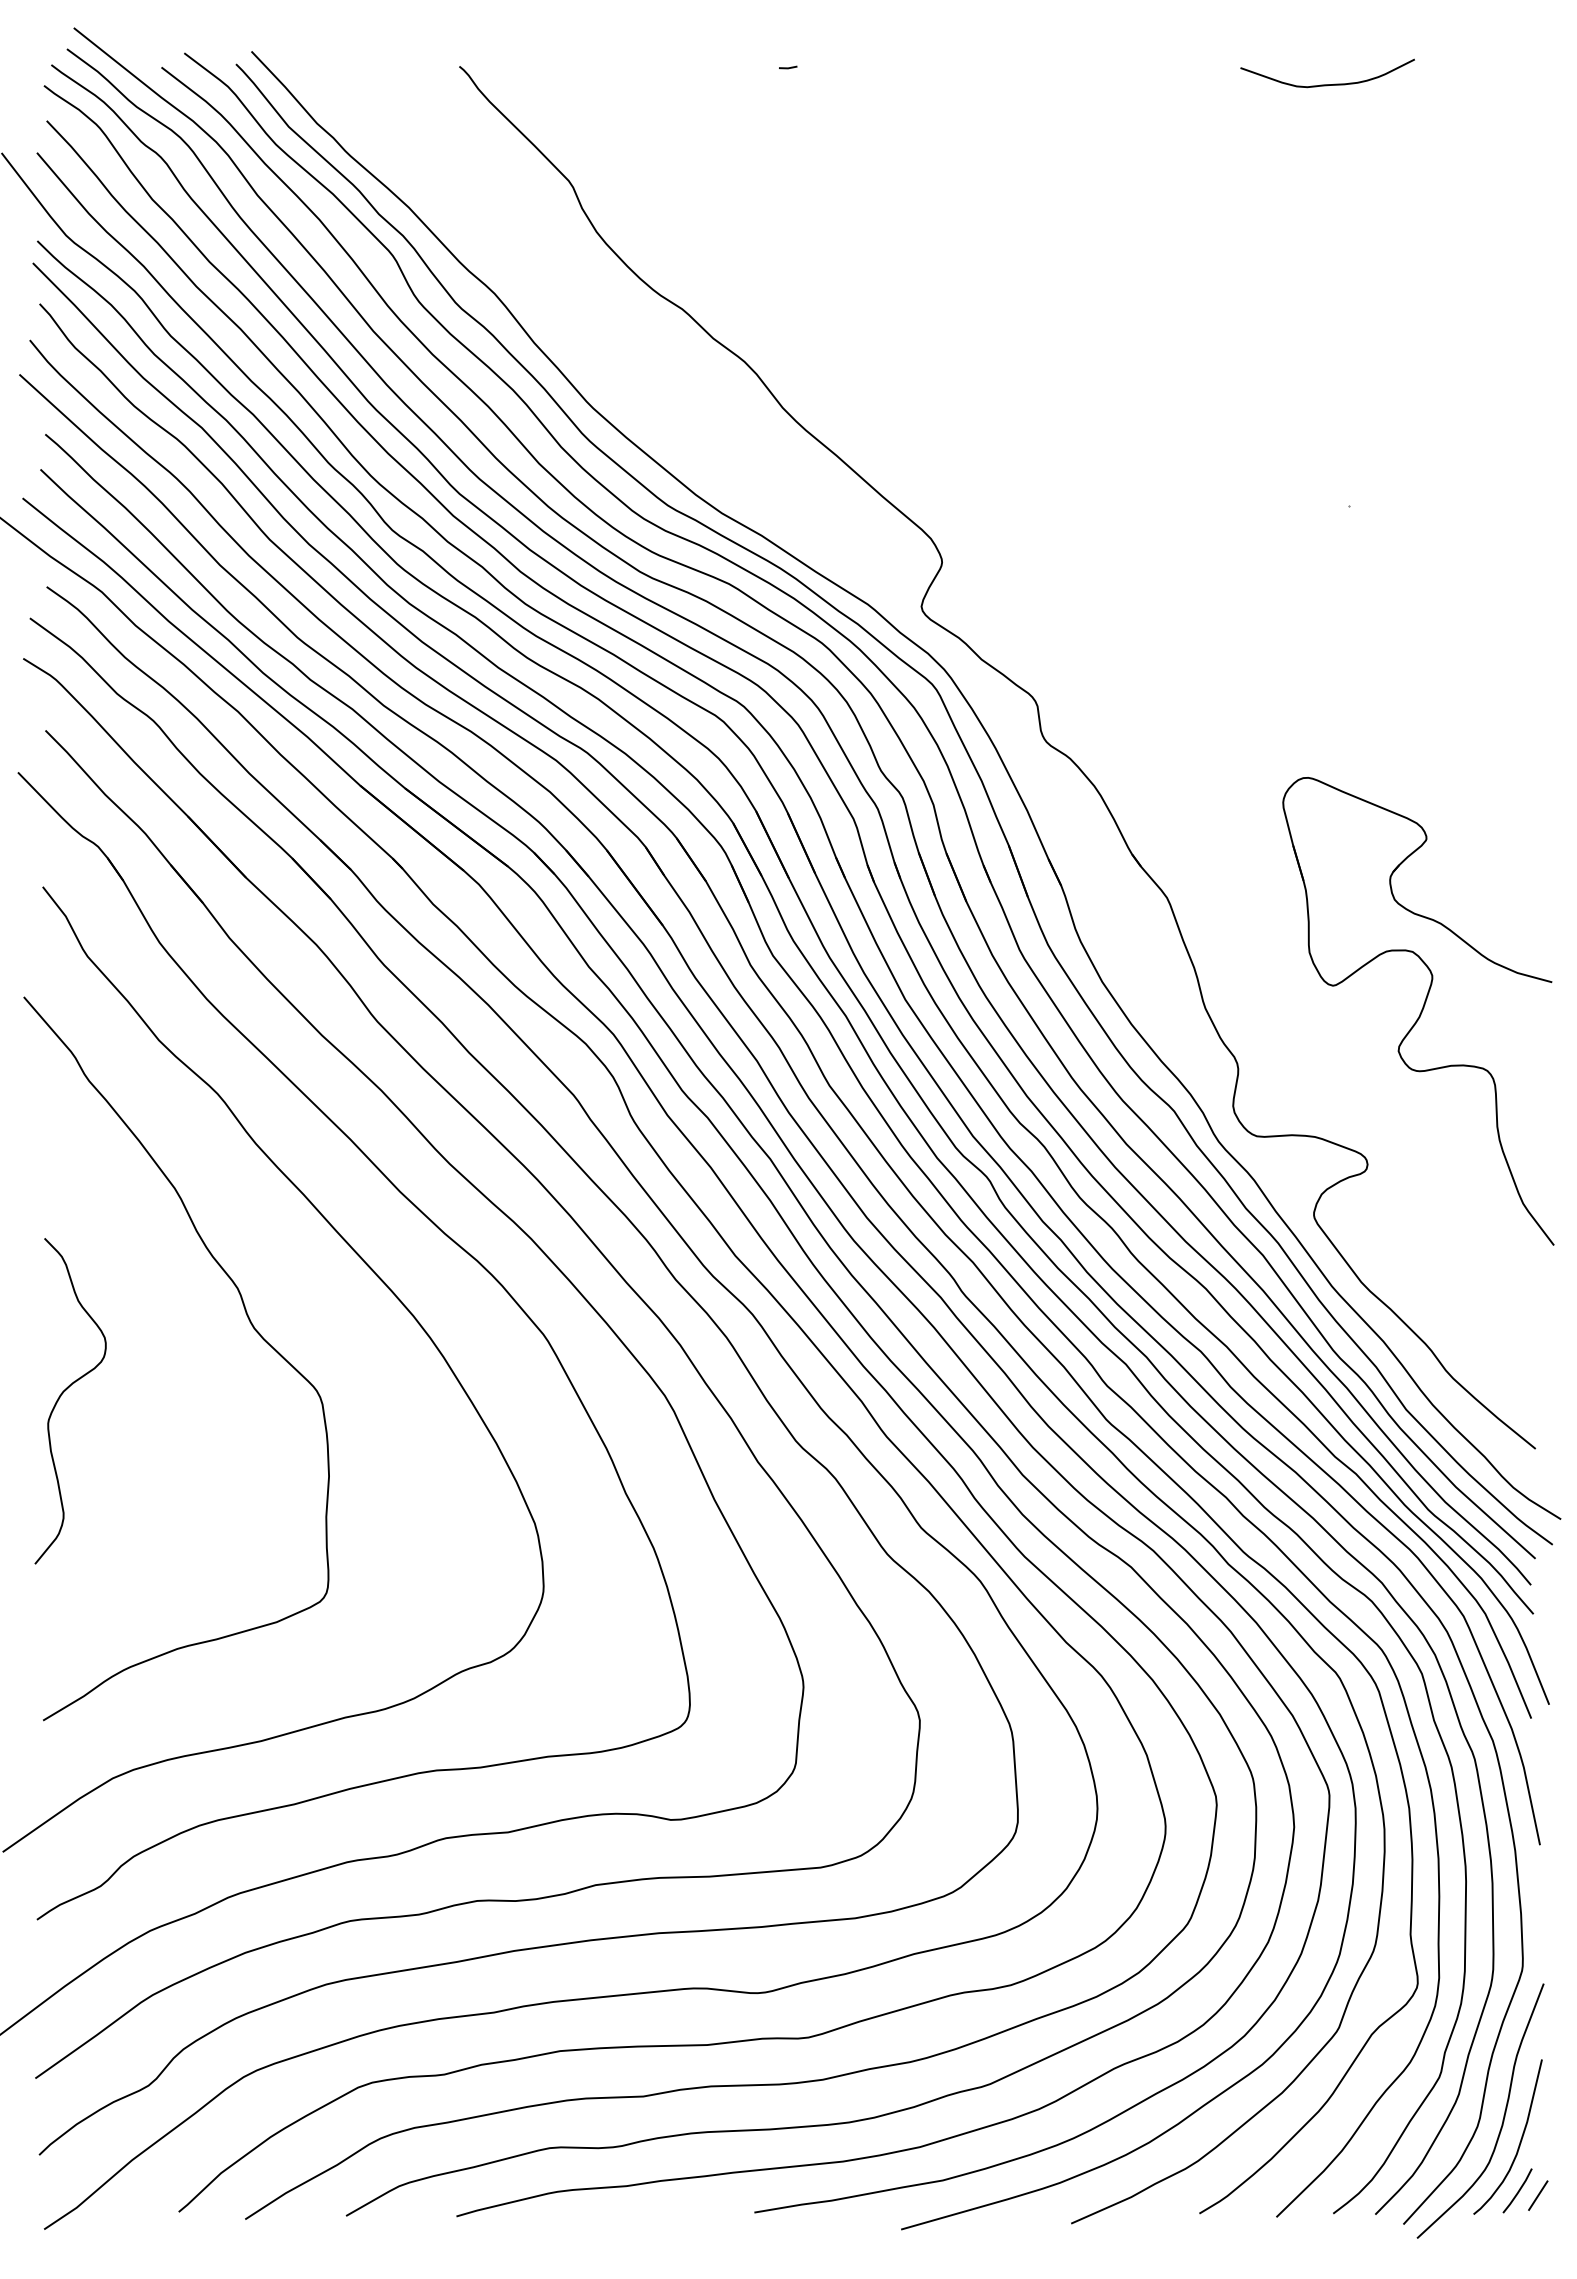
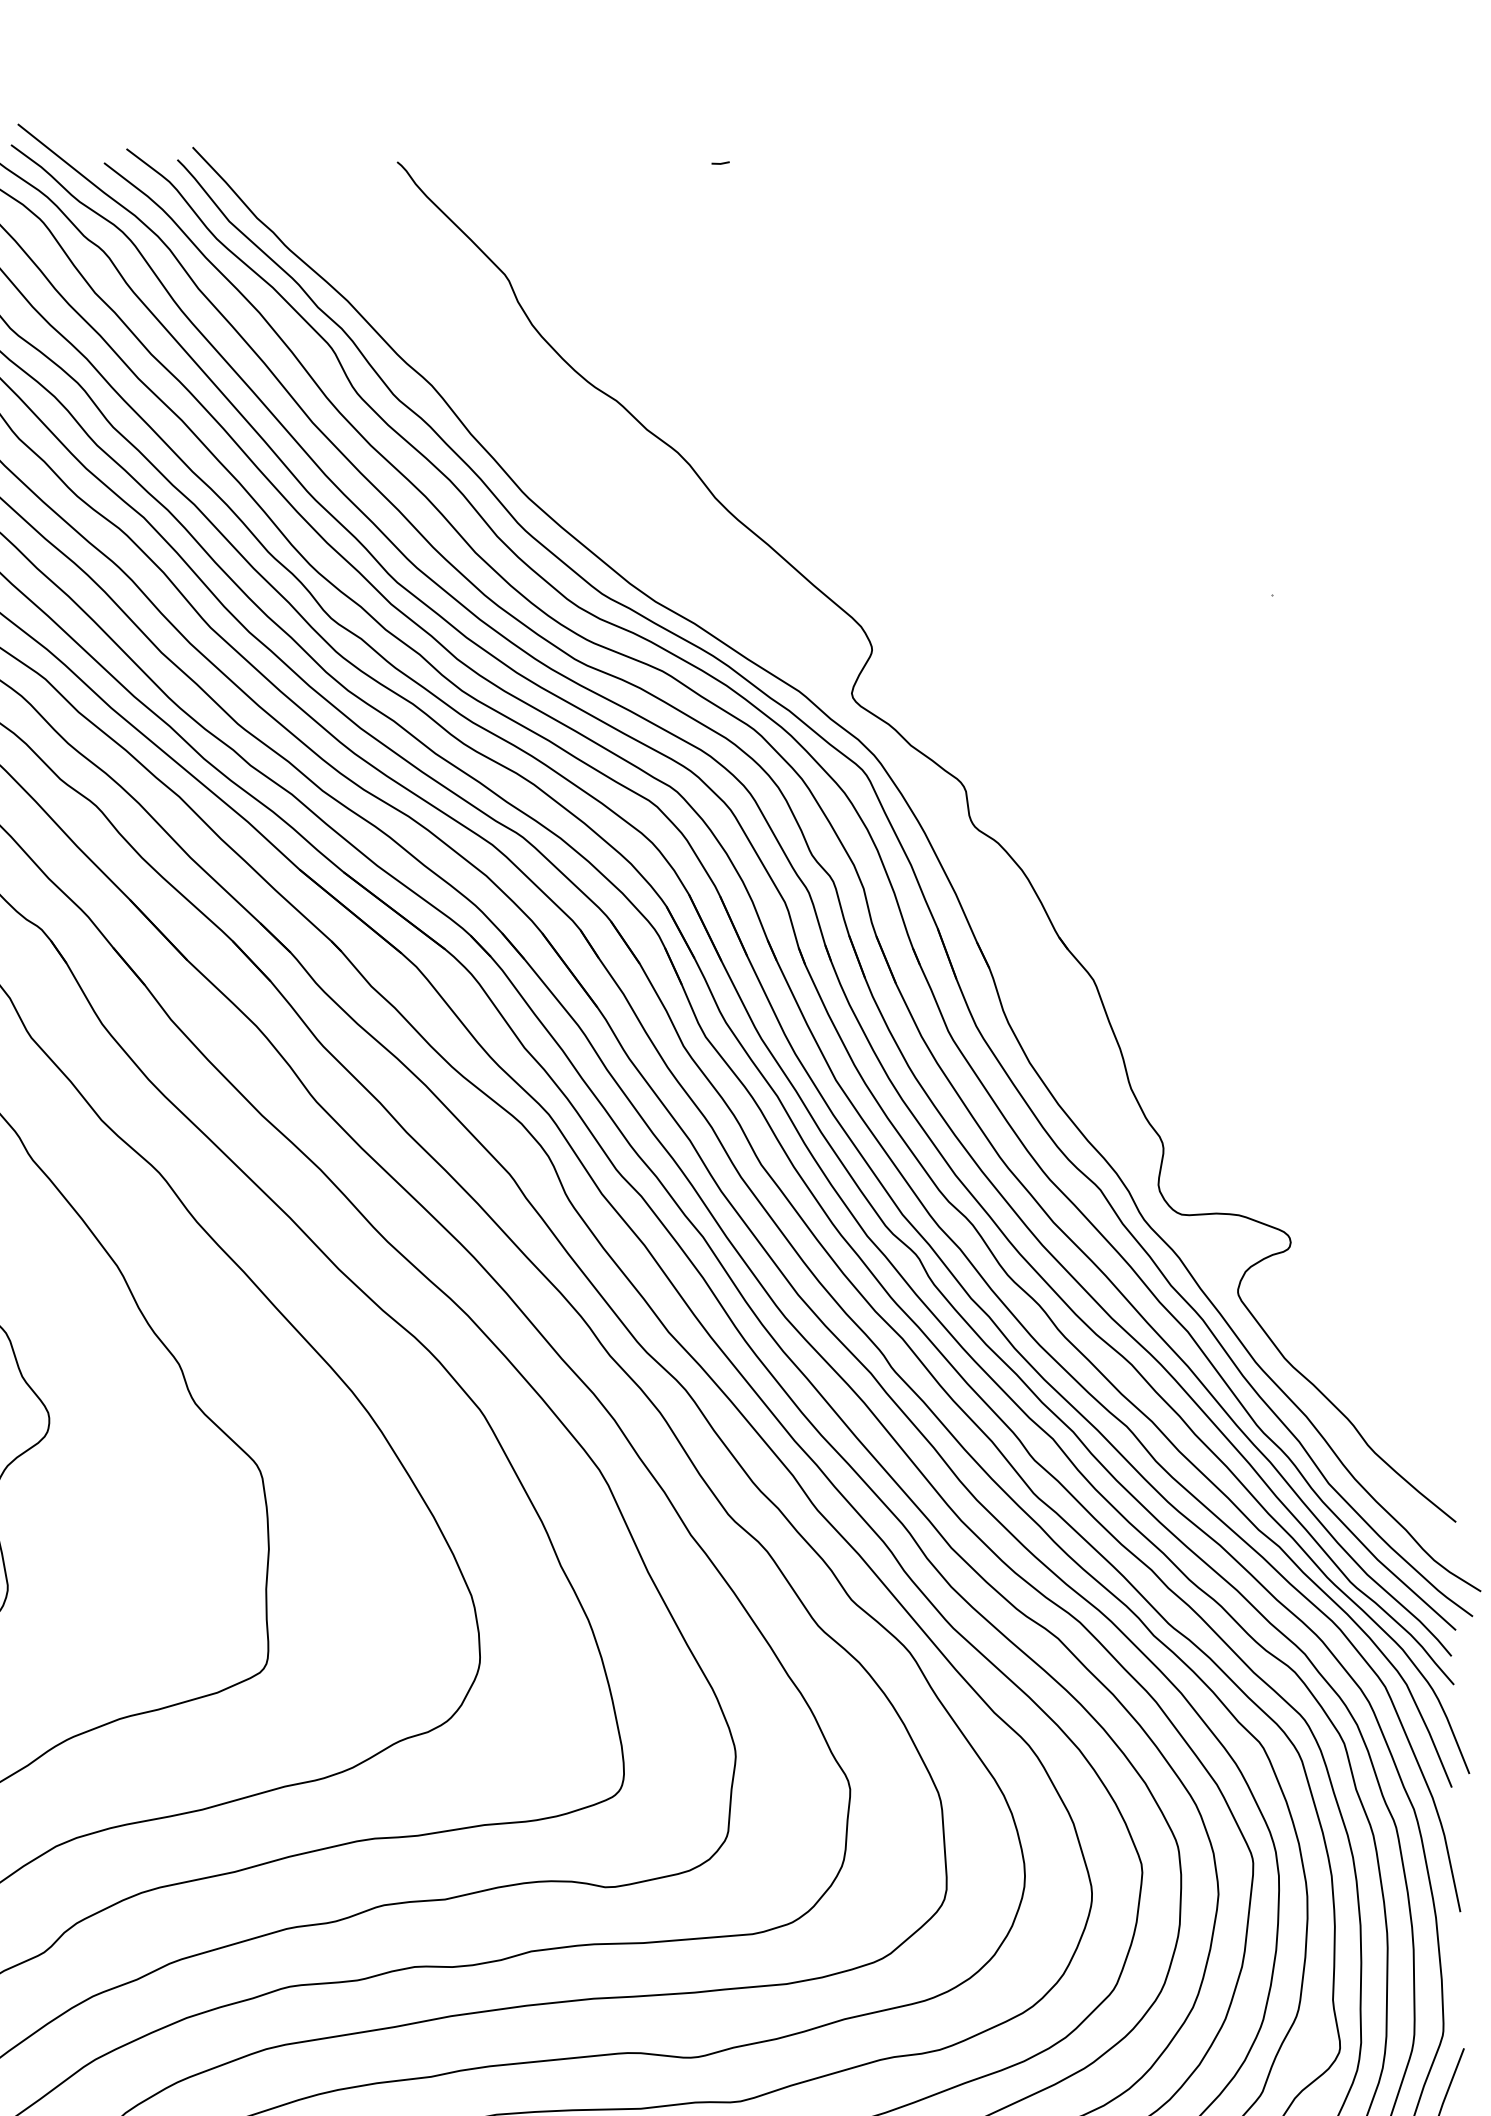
curve: (1327, 84) -> (1251, 179), removed
part: (1418, 1011) -> (1340, 1091), removed

